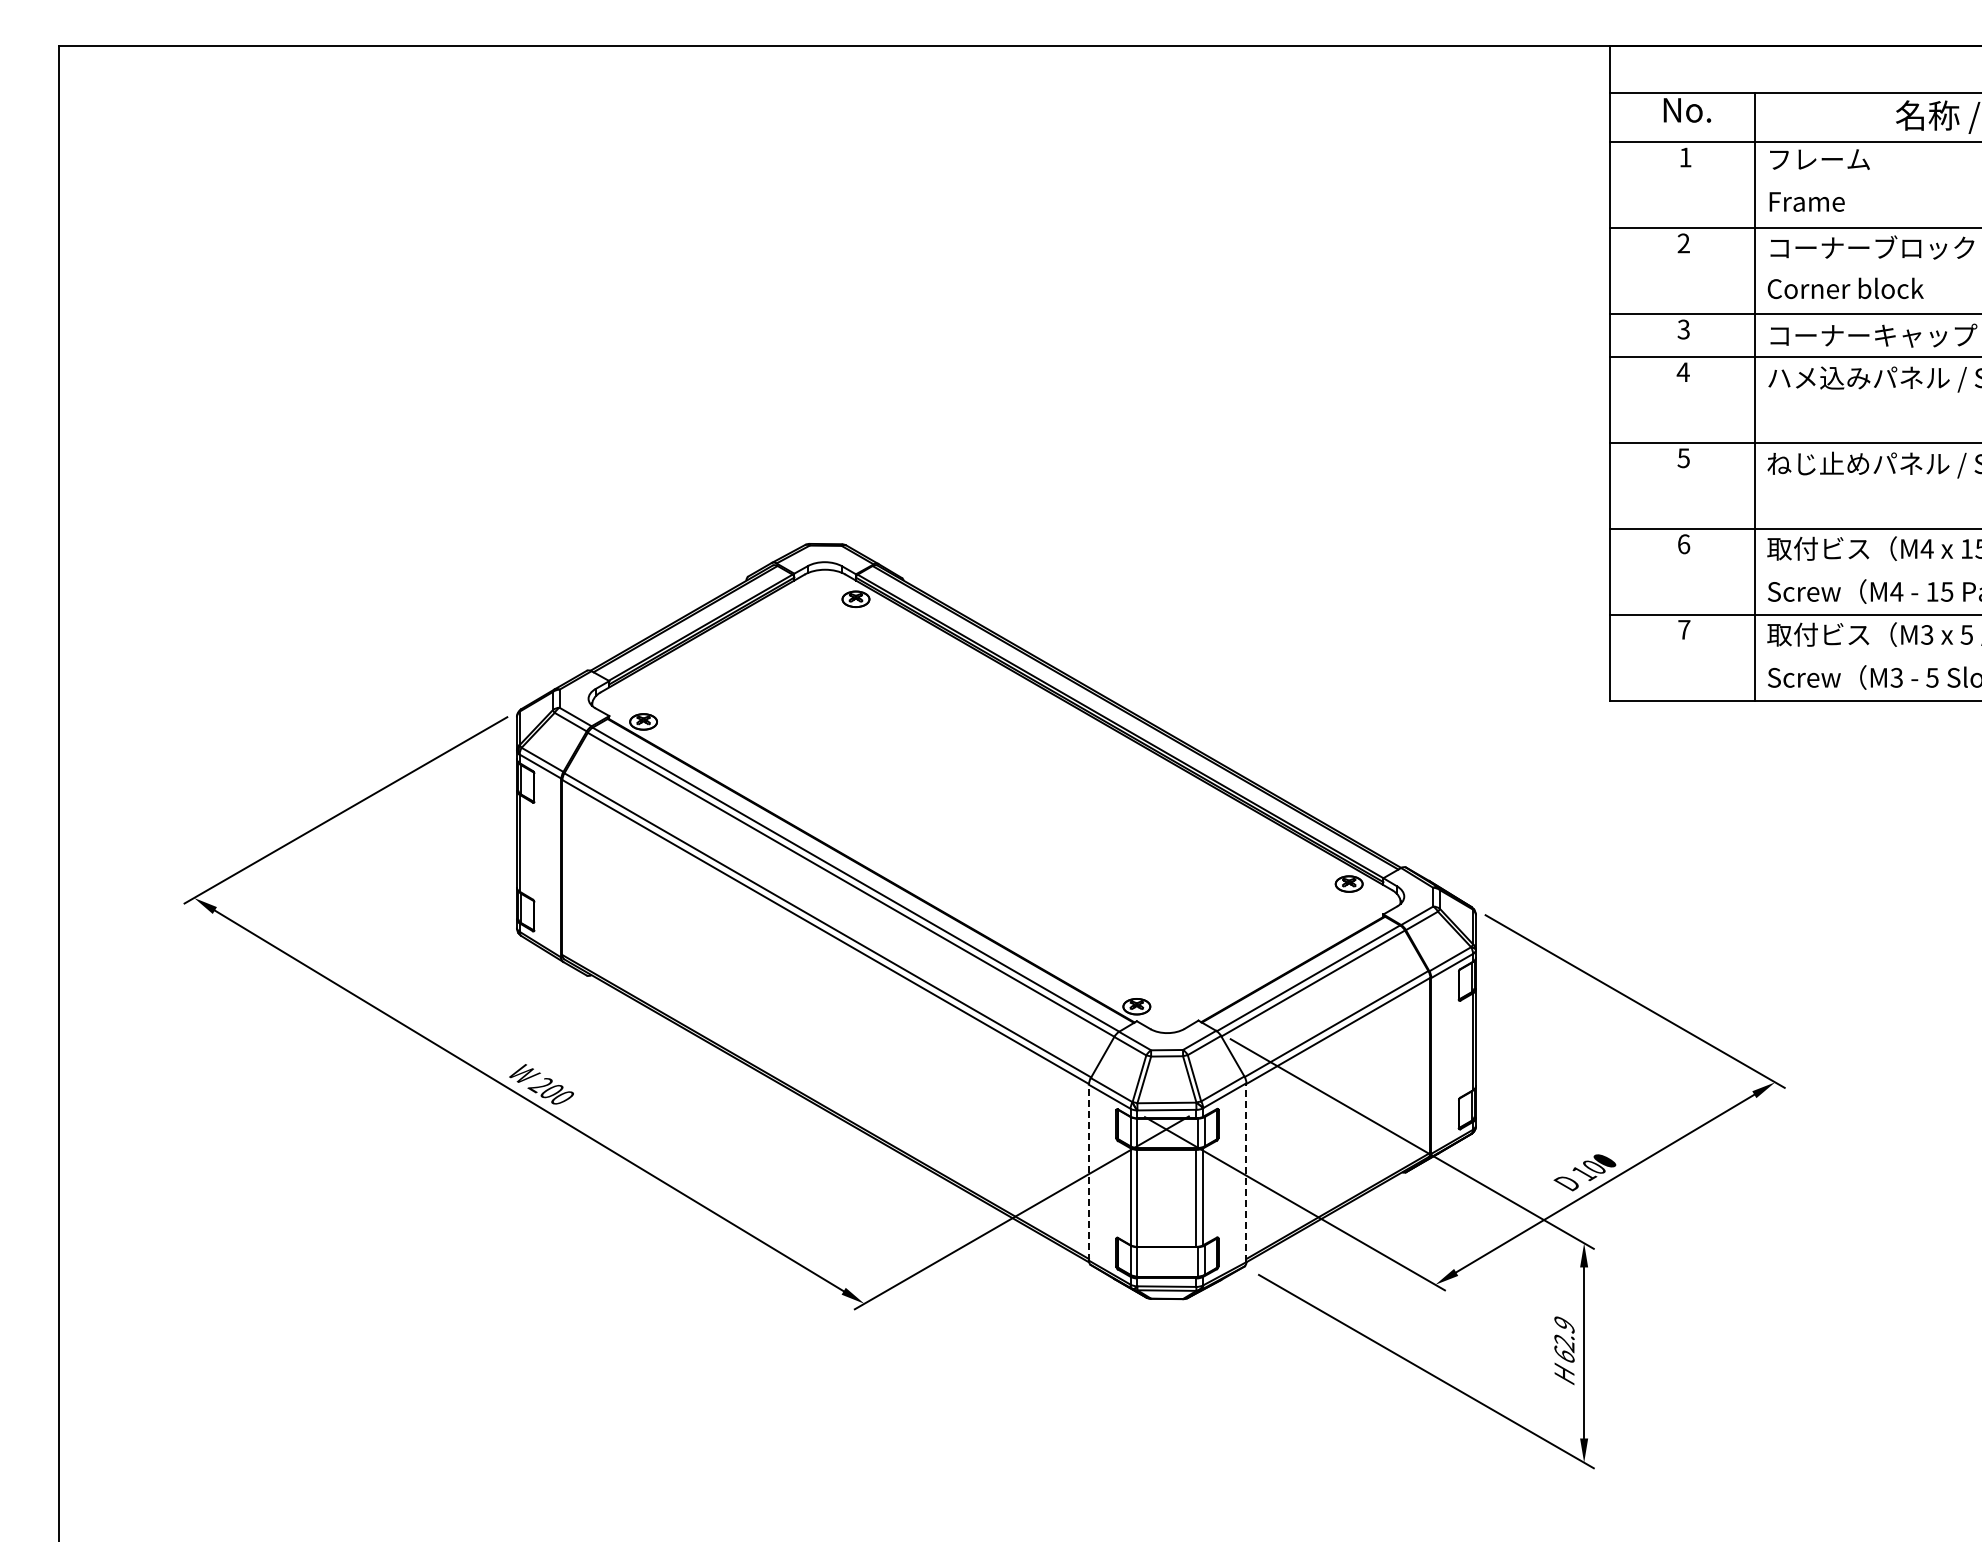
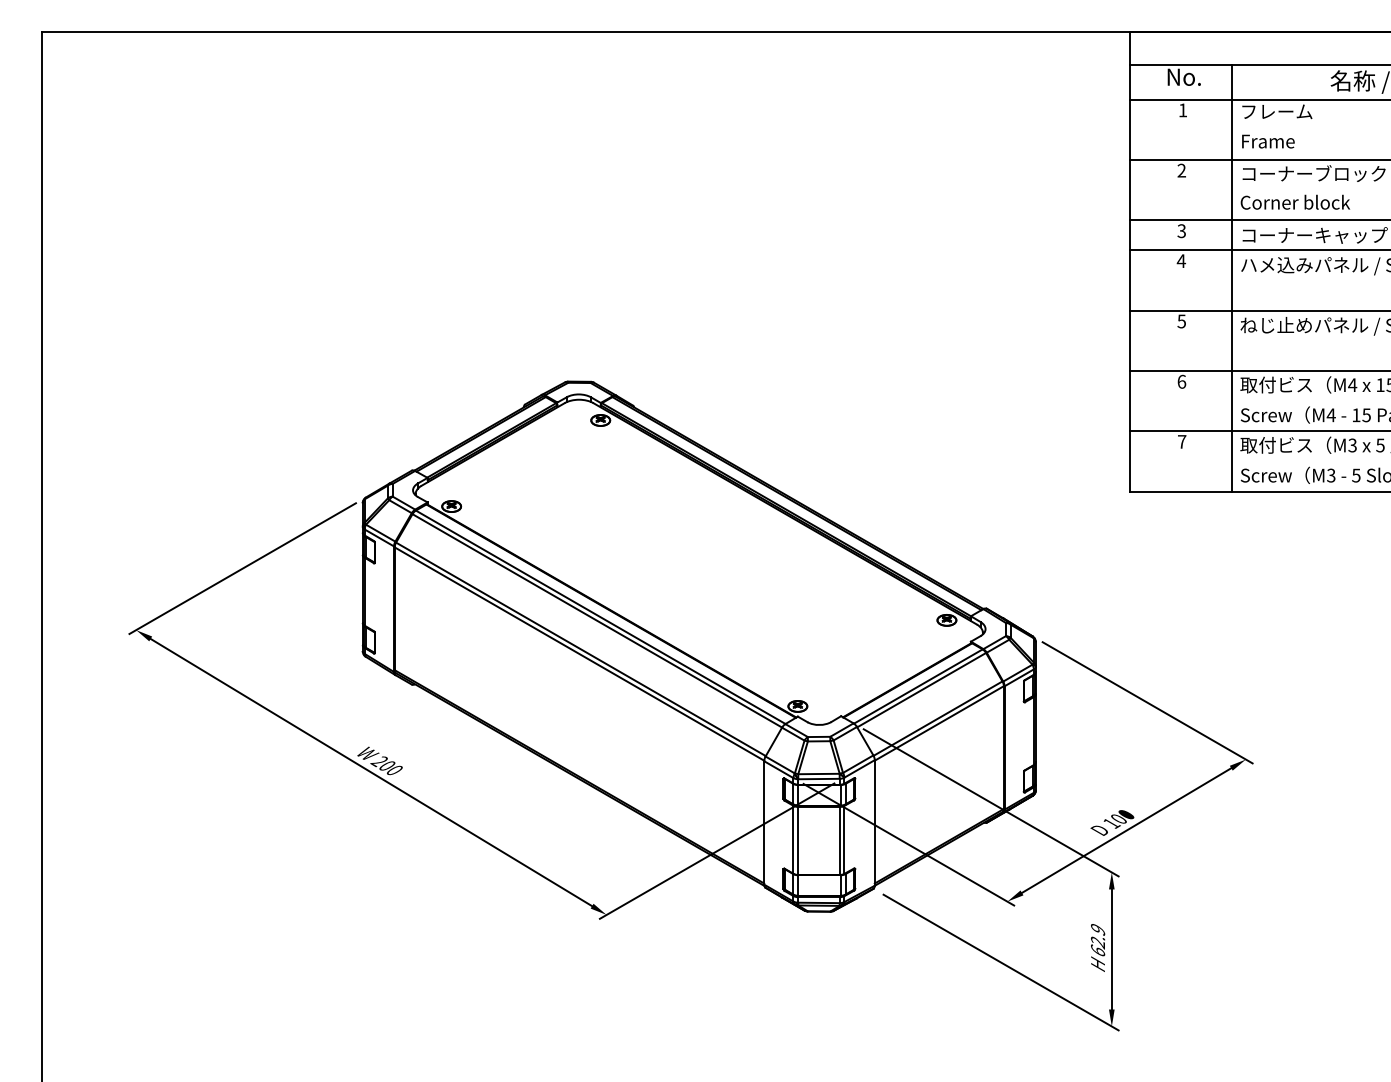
line: (1088, 1172) -> (763, 822), dashed -> solid
line: (1246, 1172) -> (874, 822), dashed -> solid

